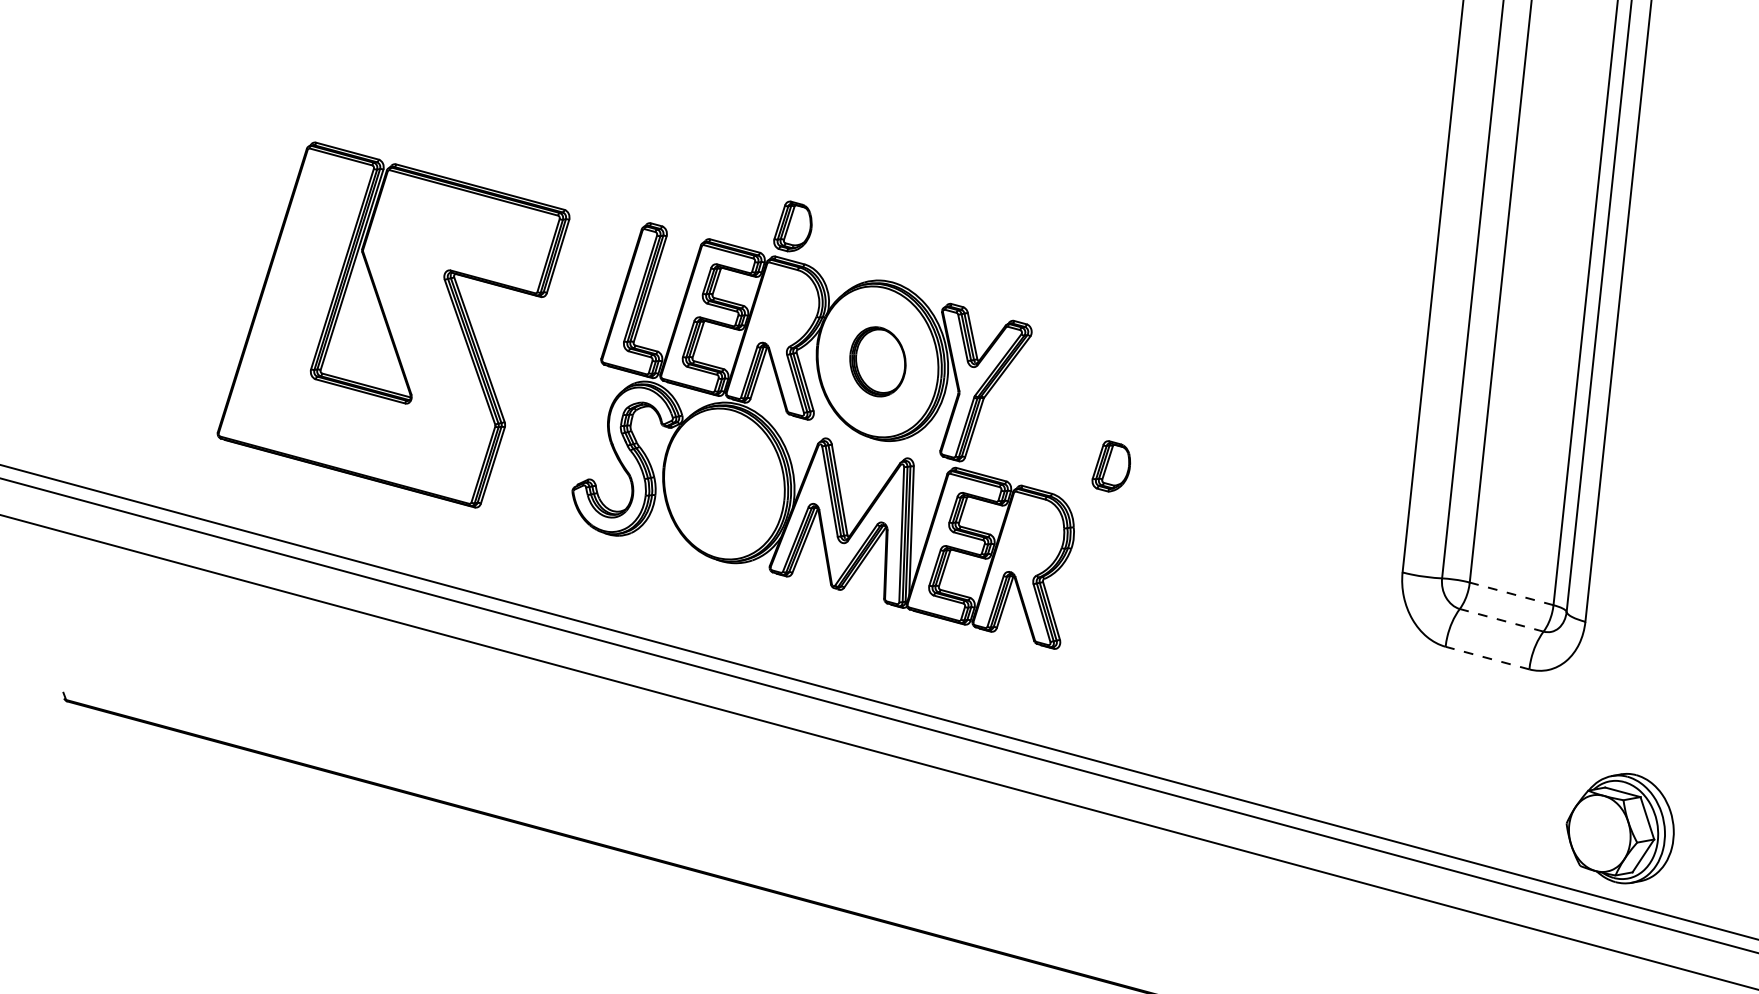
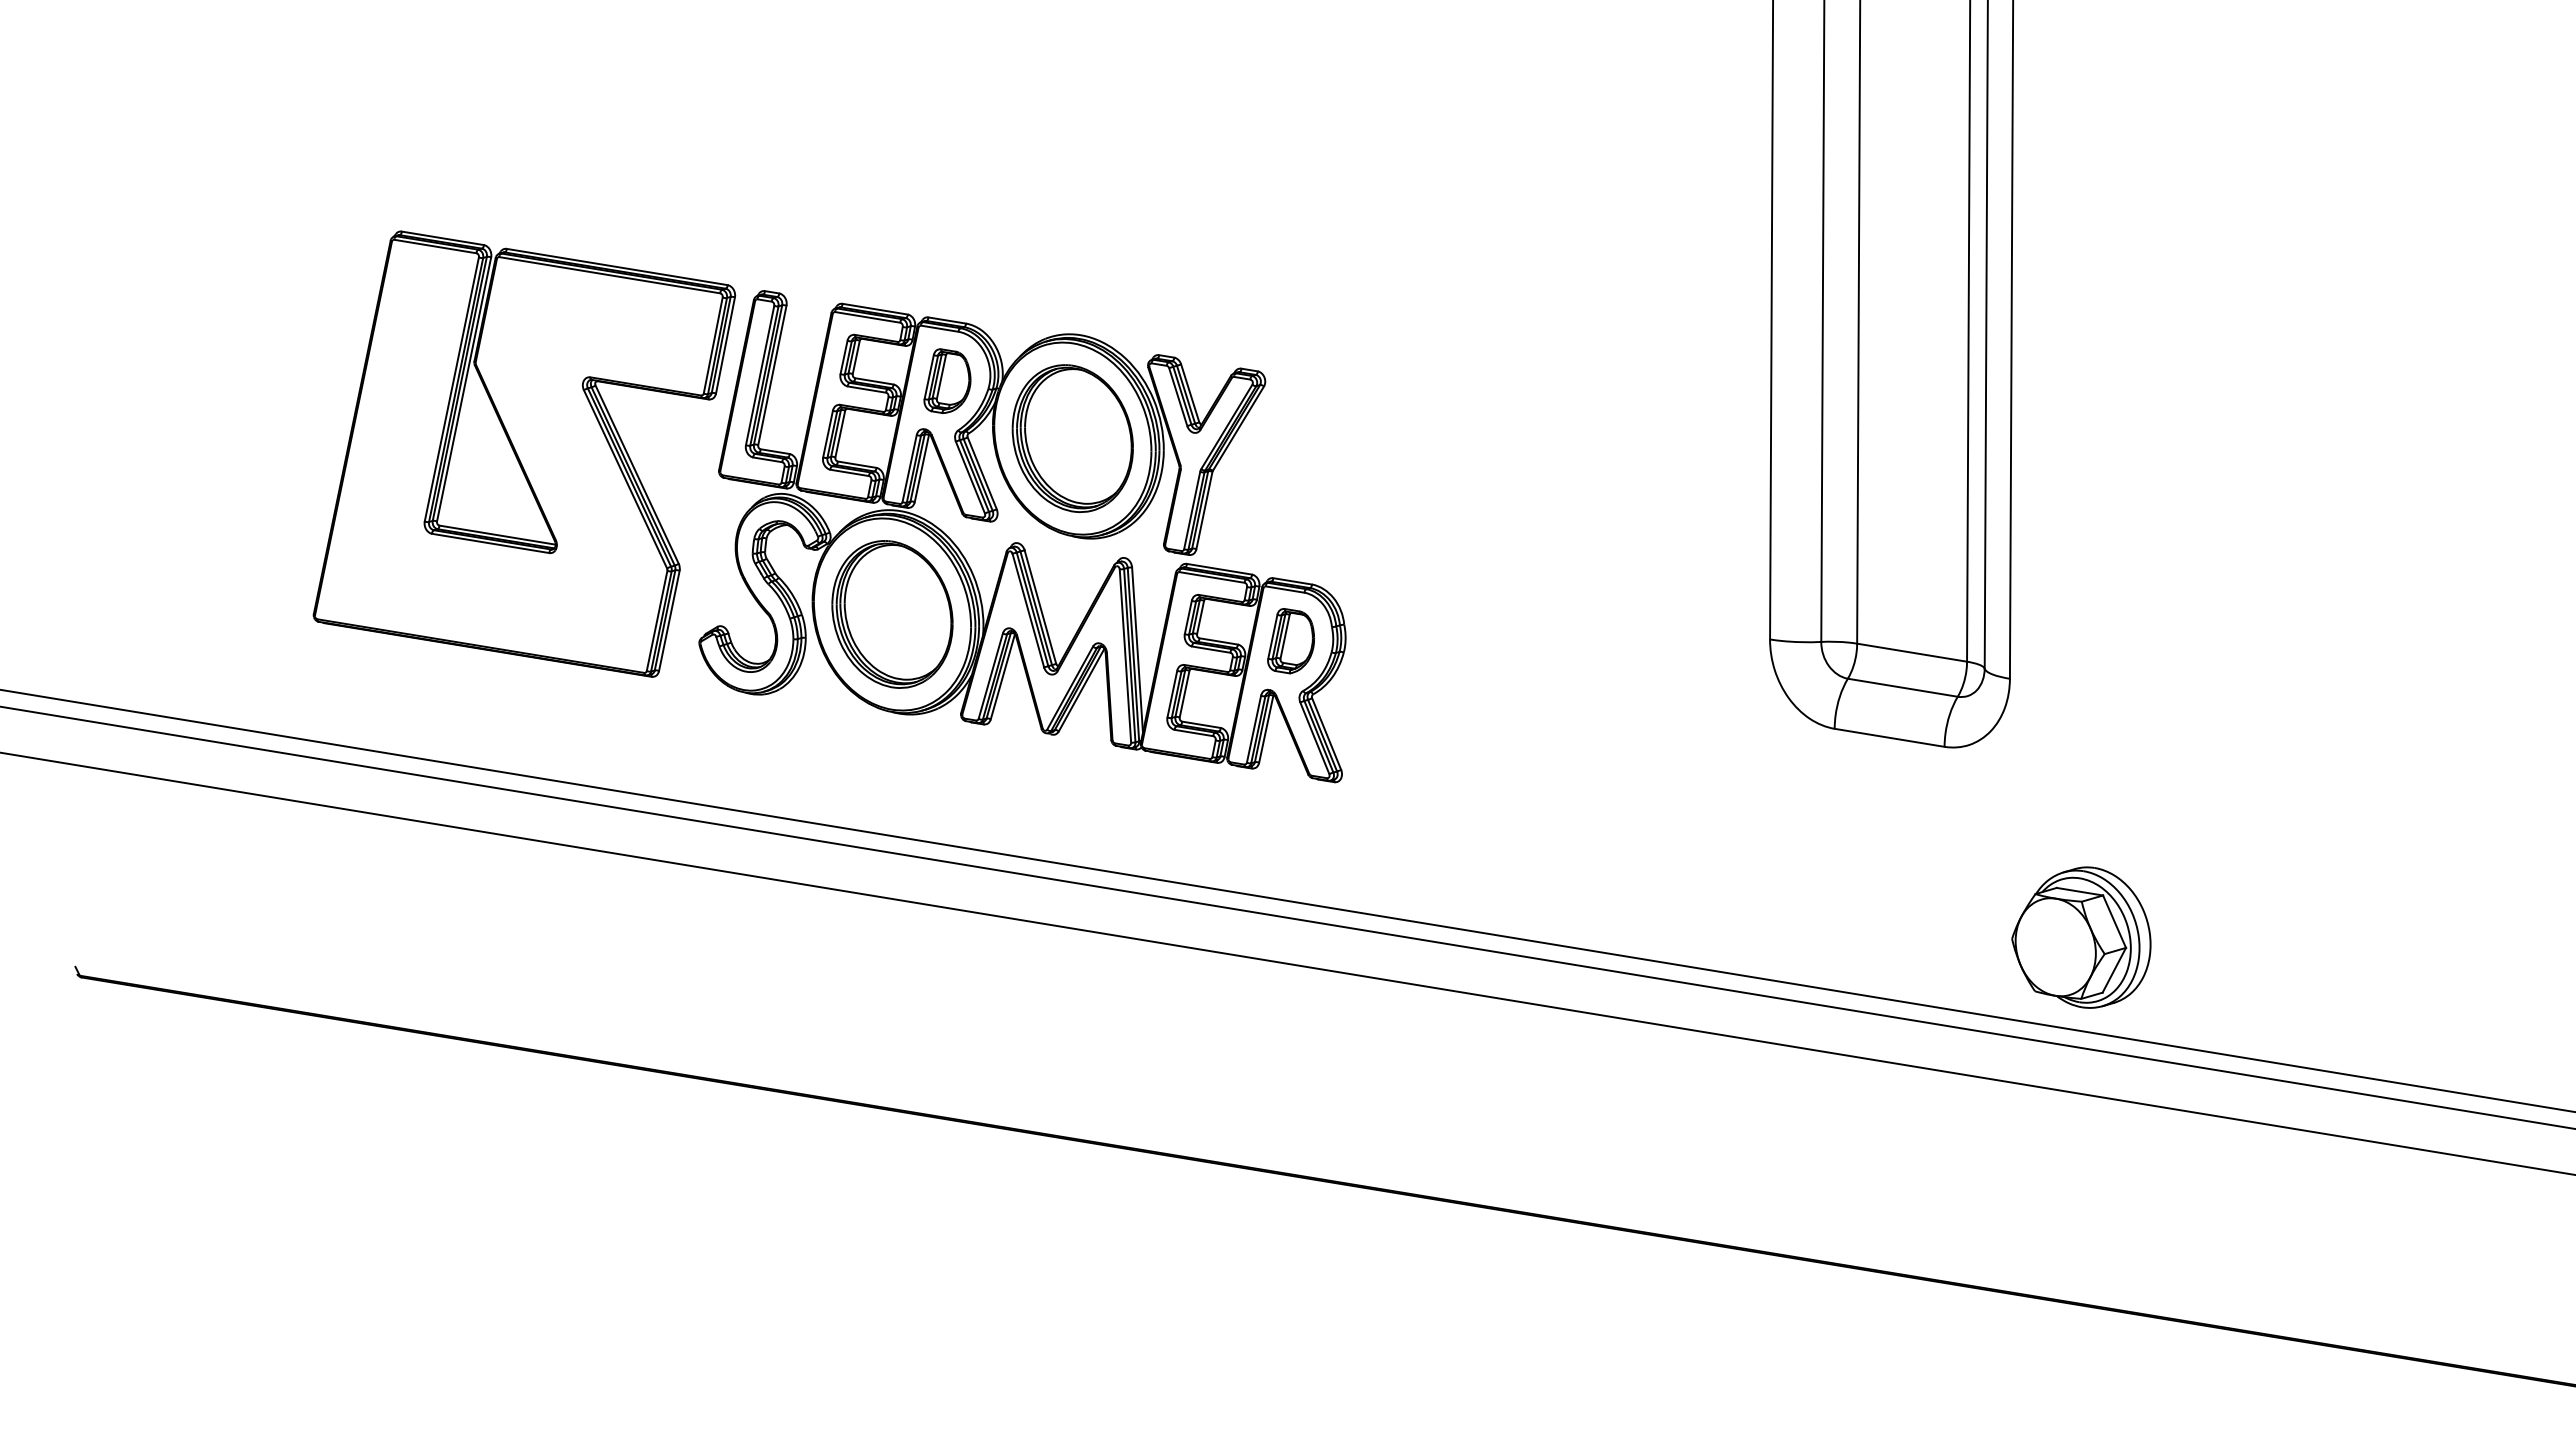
part: (793, 226) -> (947, 380), moved
part: (393, 324) -> (524, 453), moved
part: (877, 361) -> (1072, 438), size x1.67
part: (1111, 466) -> (1290, 641), moved
part: (724, 484) -> (892, 614), added
line: (1511, 593) -> (1912, 652), dashed -> solid
line: (1501, 620) -> (1902, 687), dashed -> solid
line: (1487, 657) -> (1889, 737), dashed -> solid

